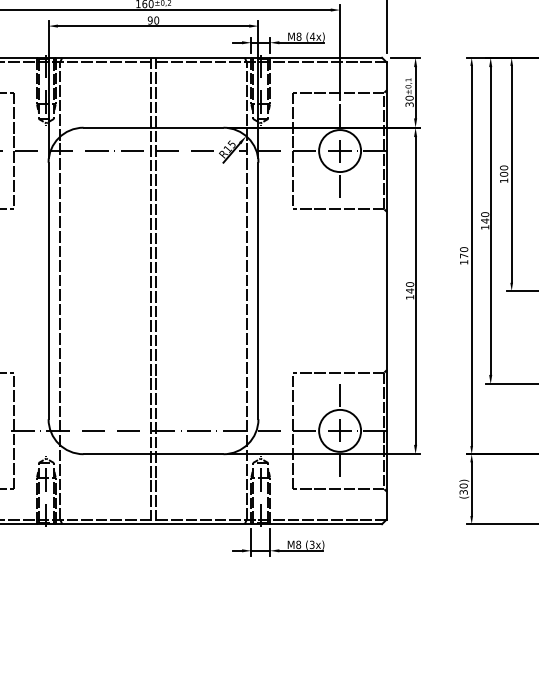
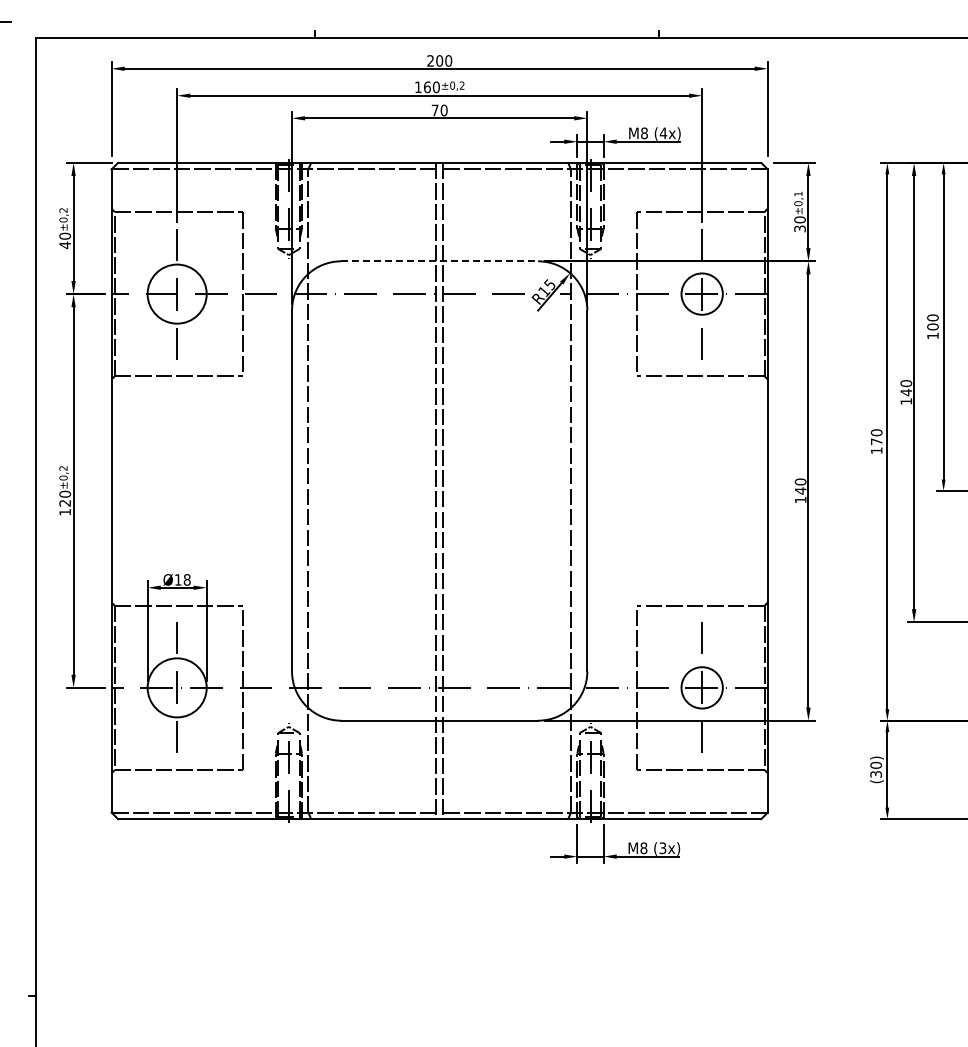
text: (149, 20) -> (434, 110), 90 -> 70
line: (154, 127) -> (440, 261), solid -> dashed
circle: (339, 150) -> (701, 293), size x0.7
circle: (339, 430) -> (701, 687), size x0.7

